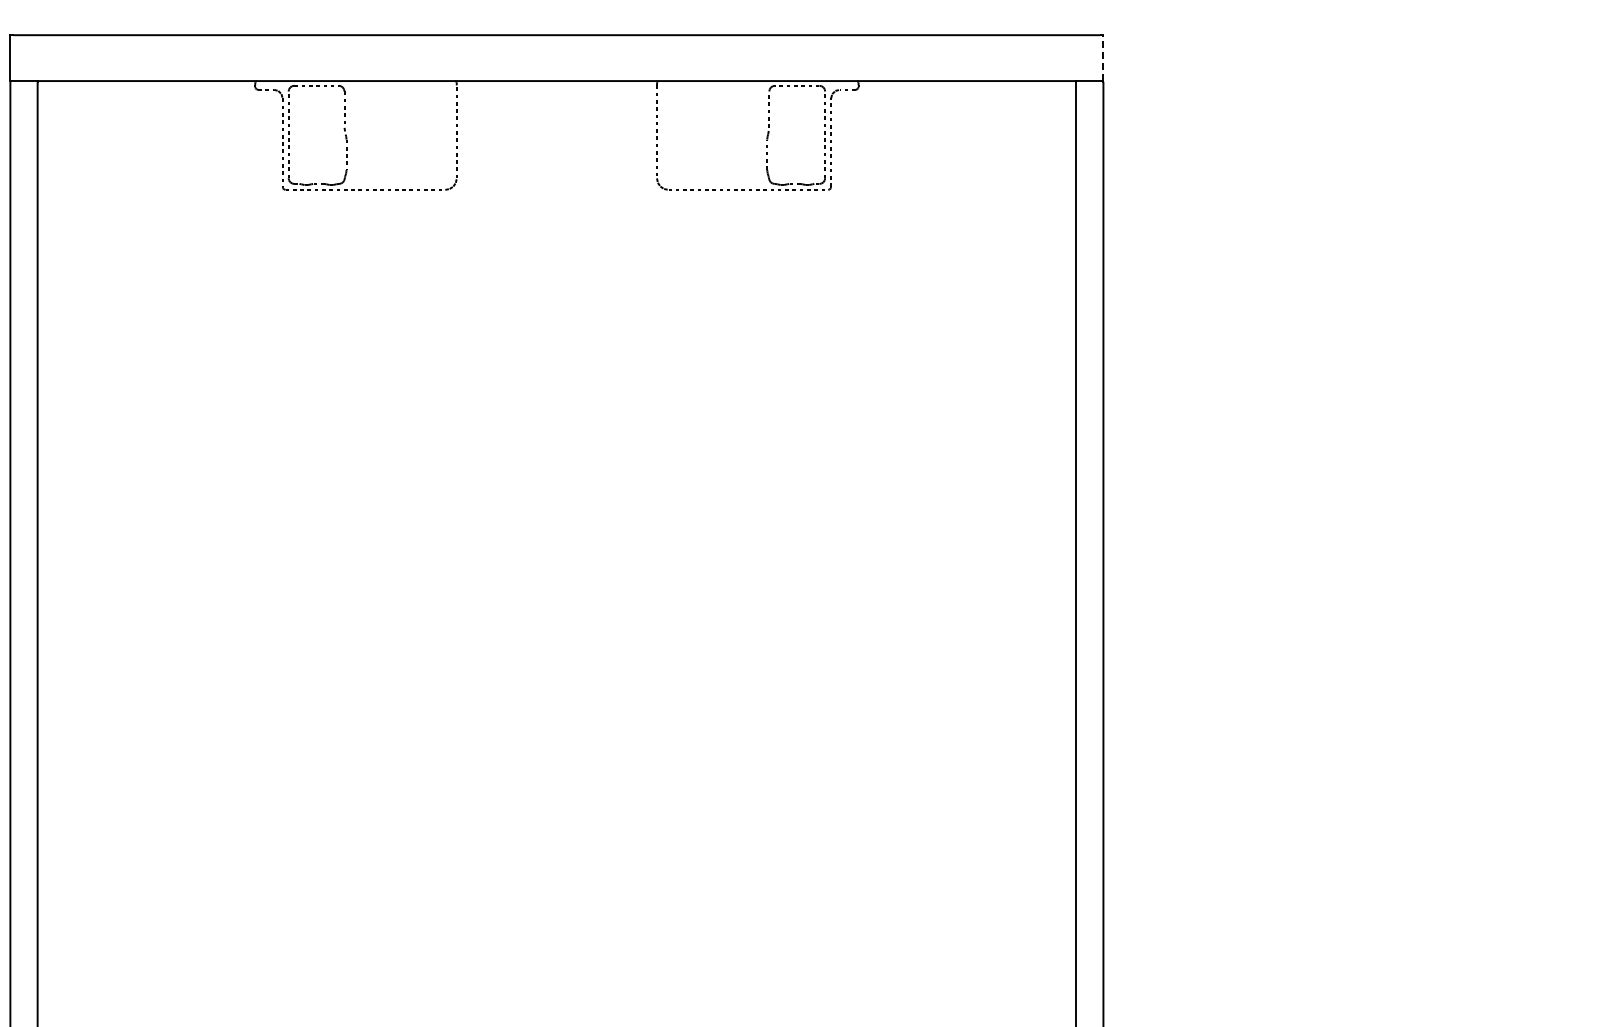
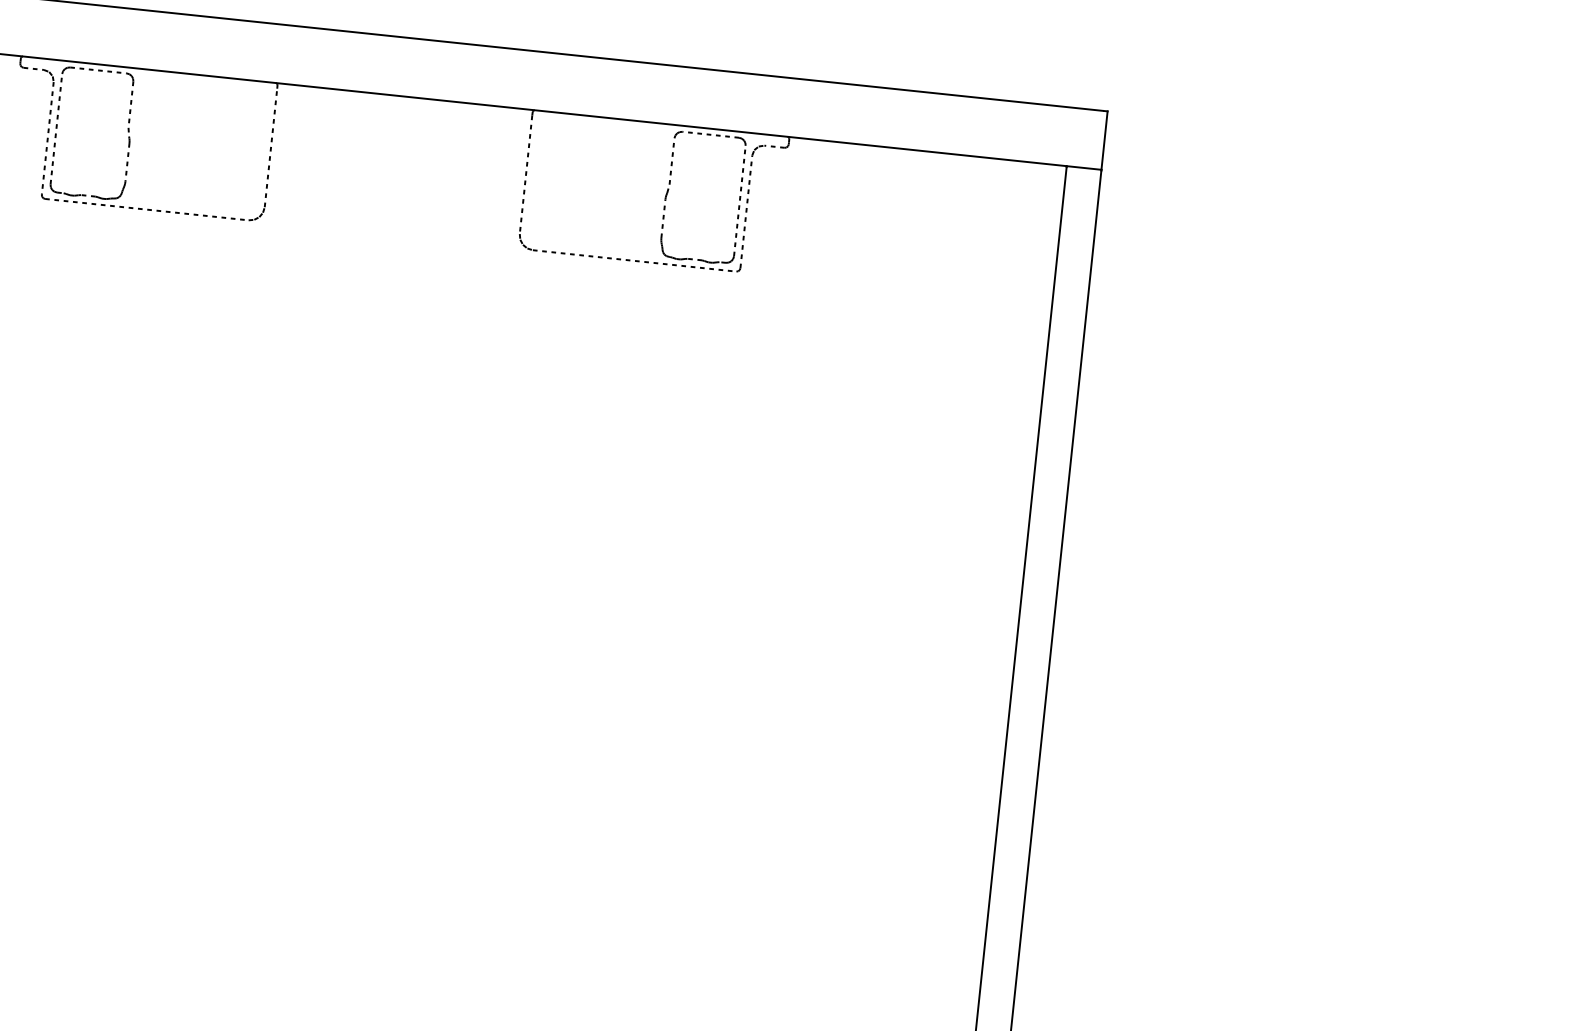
line: (1103, 58) -> (1104, 141), dashed -> solid

